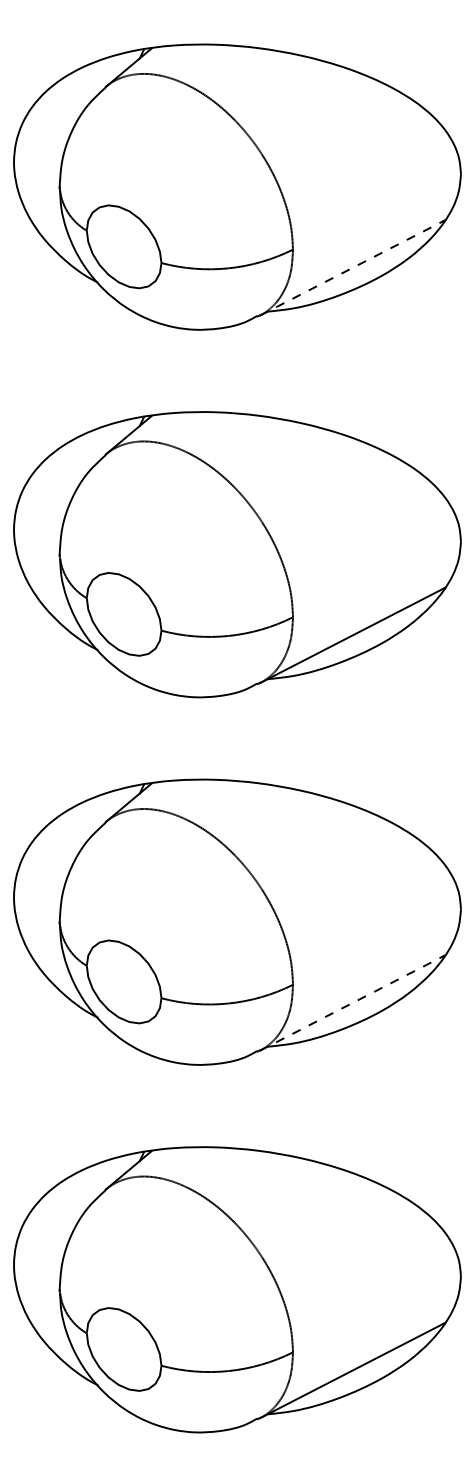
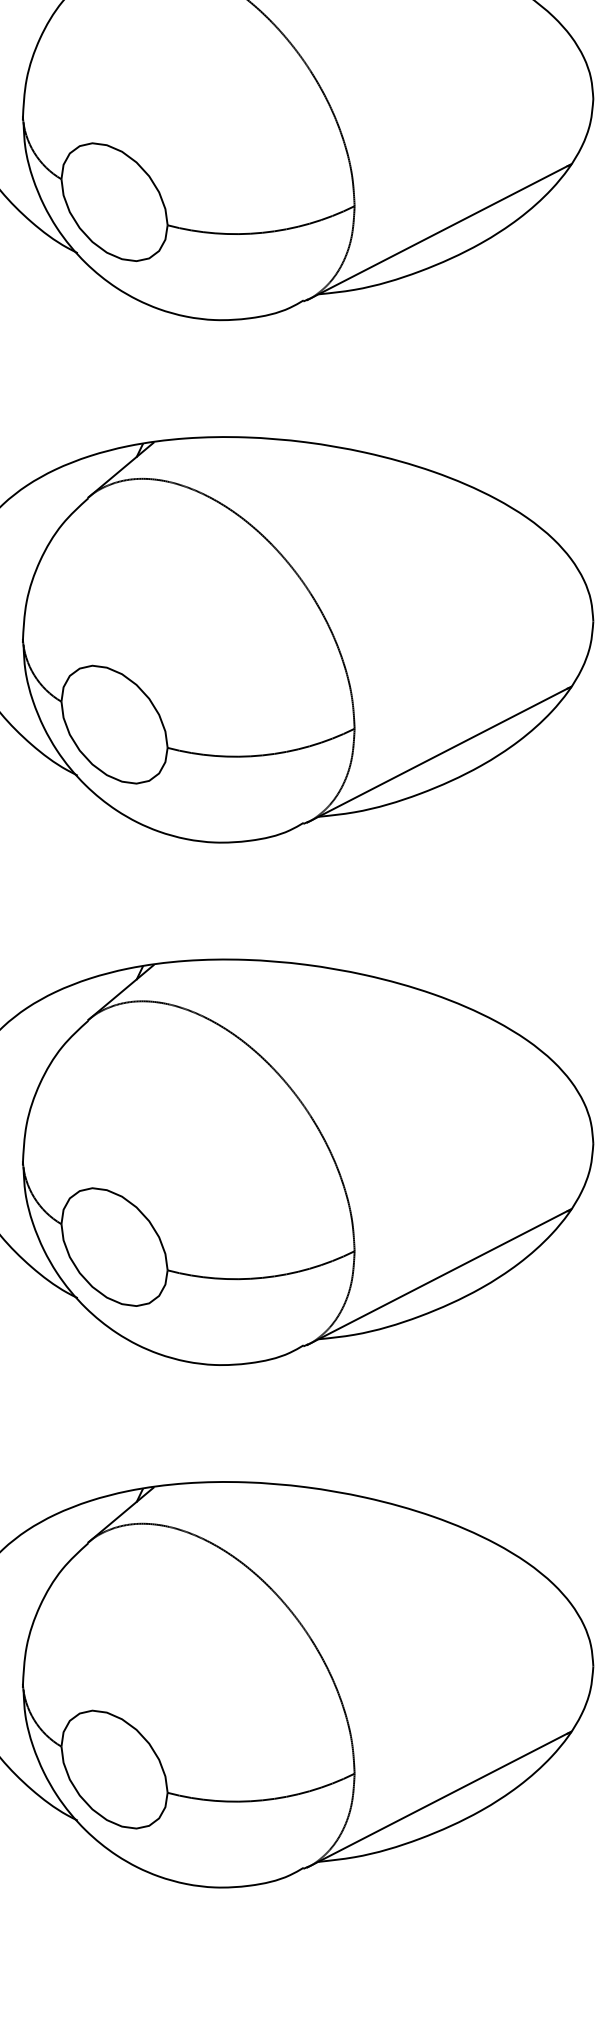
line: (353, 267) -> (440, 231), dashed -> solid
line: (353, 1002) -> (440, 1276), dashed -> solid

